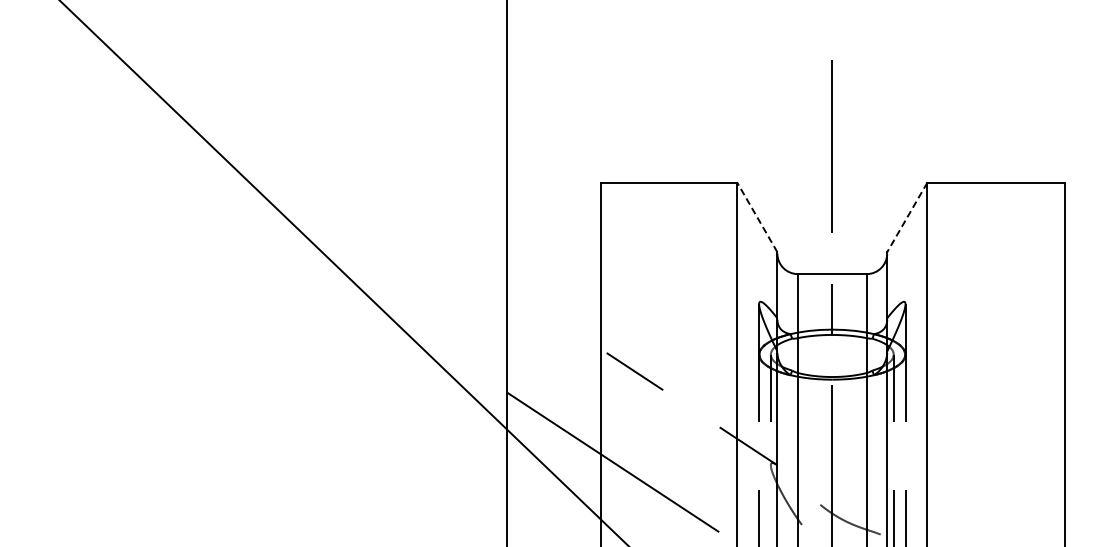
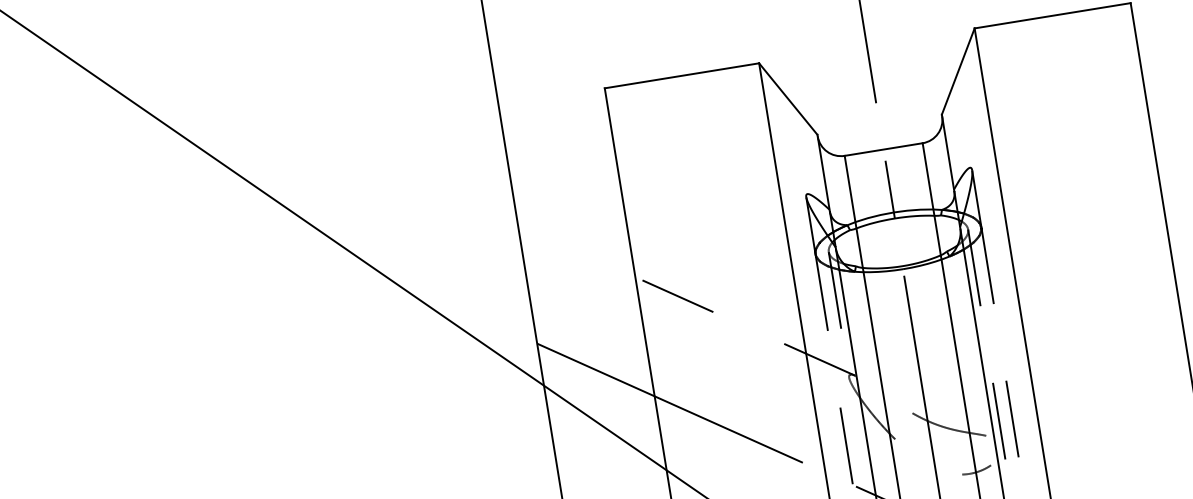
line: (757, 216) -> (788, 97), dashed -> solid
line: (907, 217) -> (958, 71), dashed -> solid

